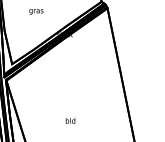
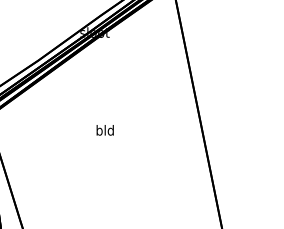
text: (70, 120) -> (105, 129), moved

